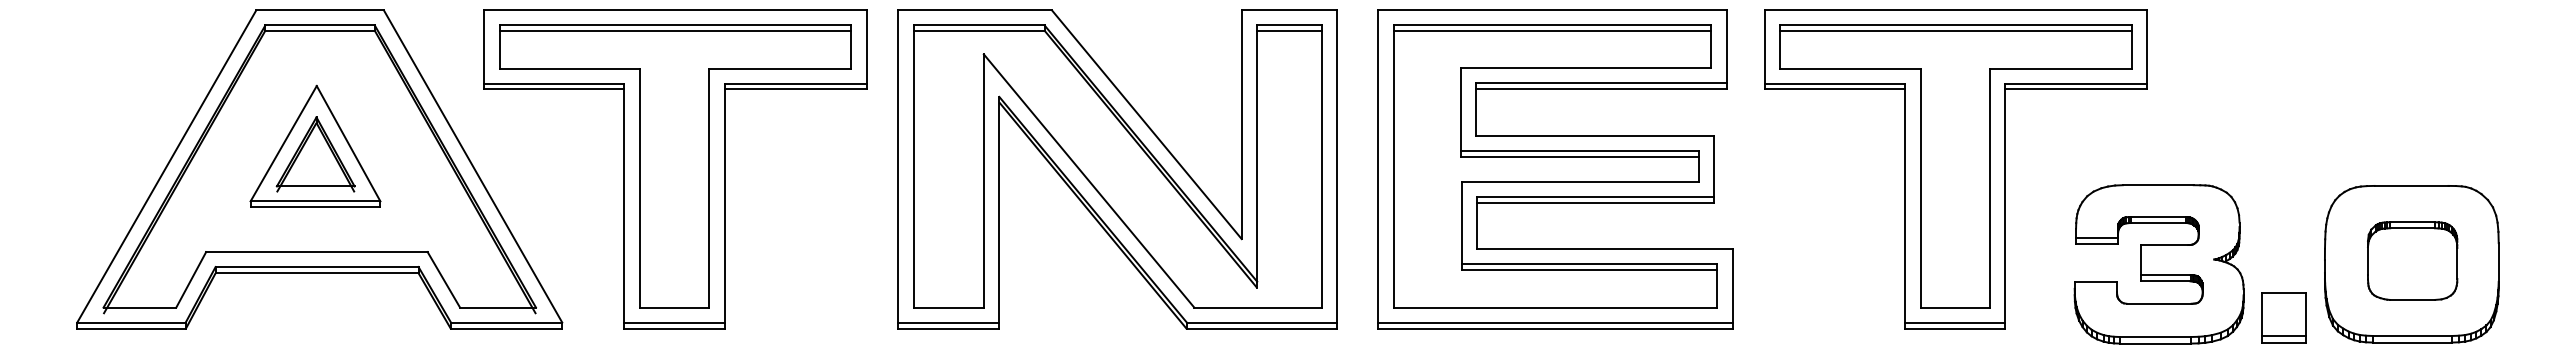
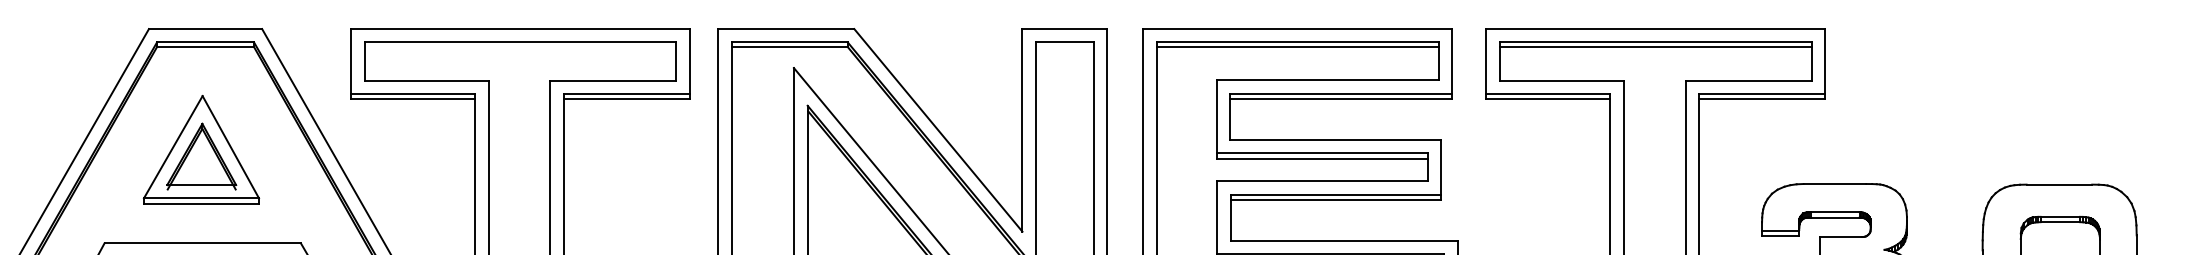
line: (675, 30) -> (520, 46), removed
line: (1289, 30) -> (1064, 46), removed

